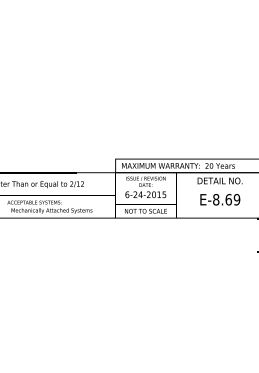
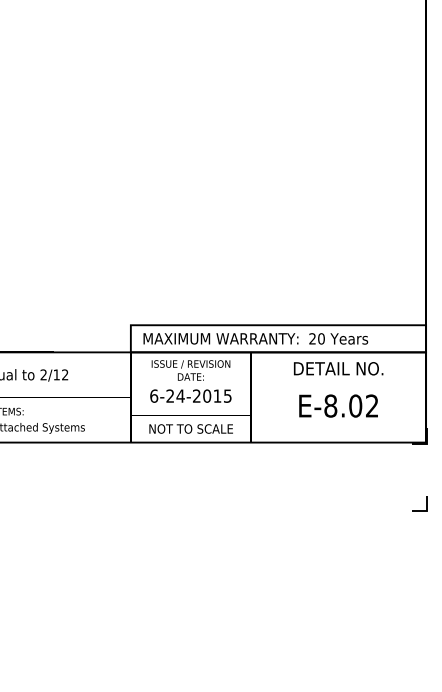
text: (232, 199) -> (363, 405), E-8.69 -> E-8.02

